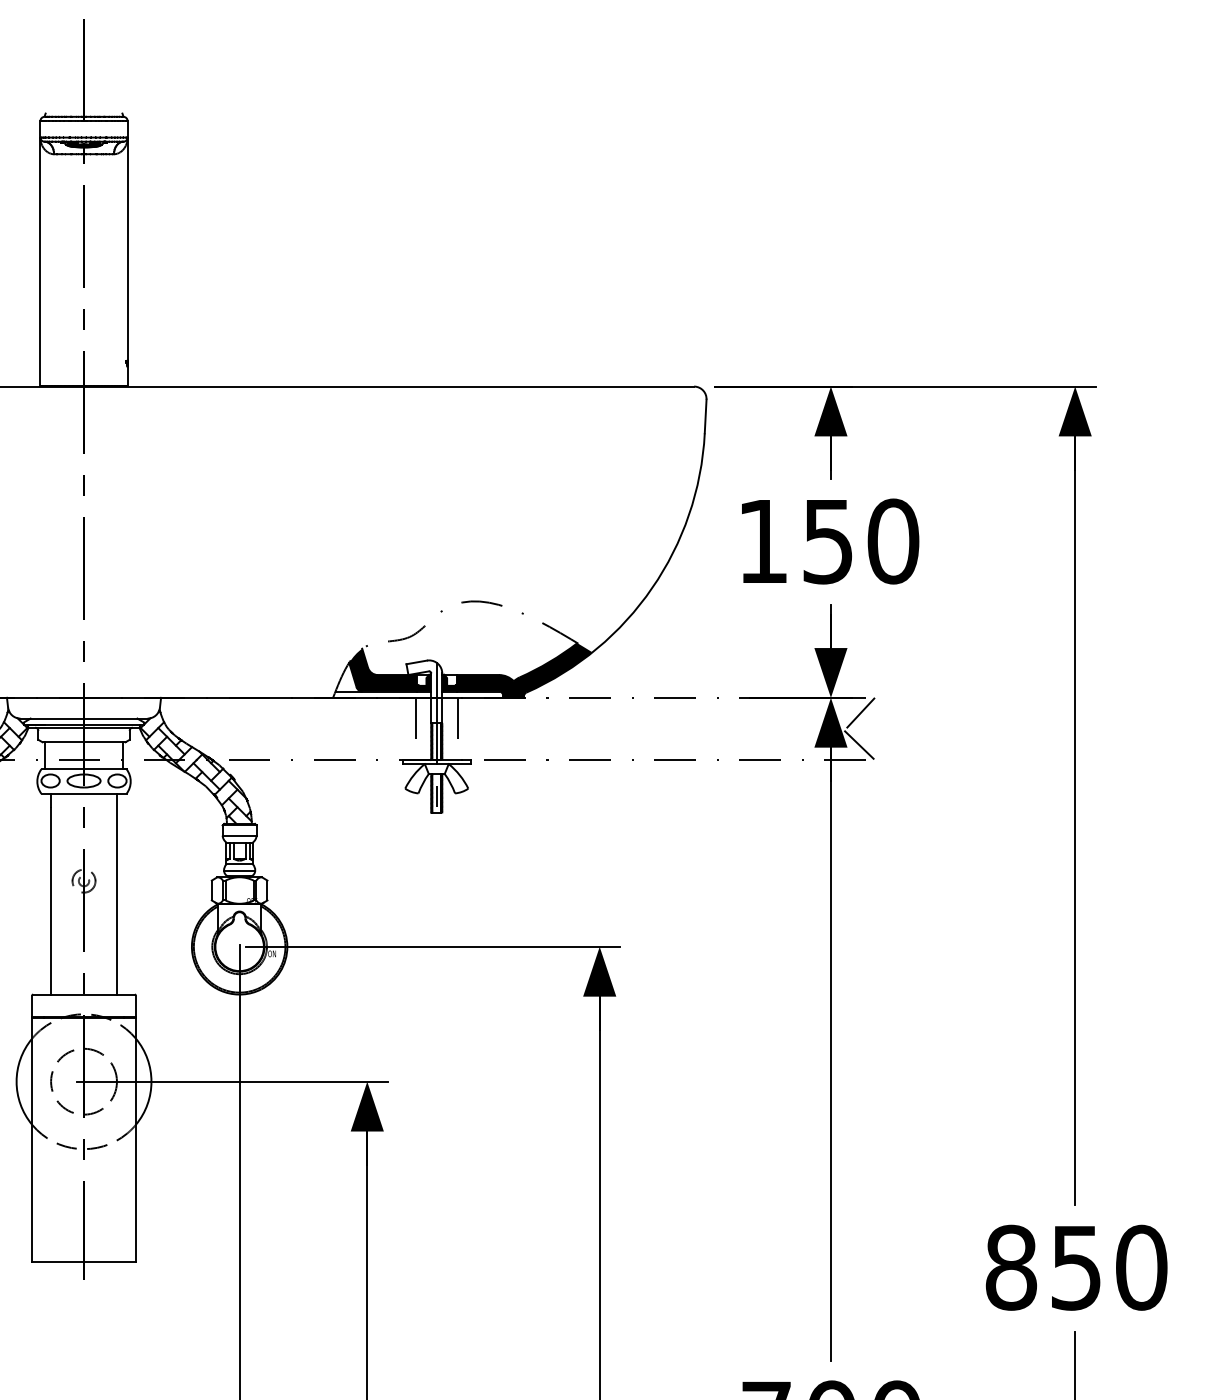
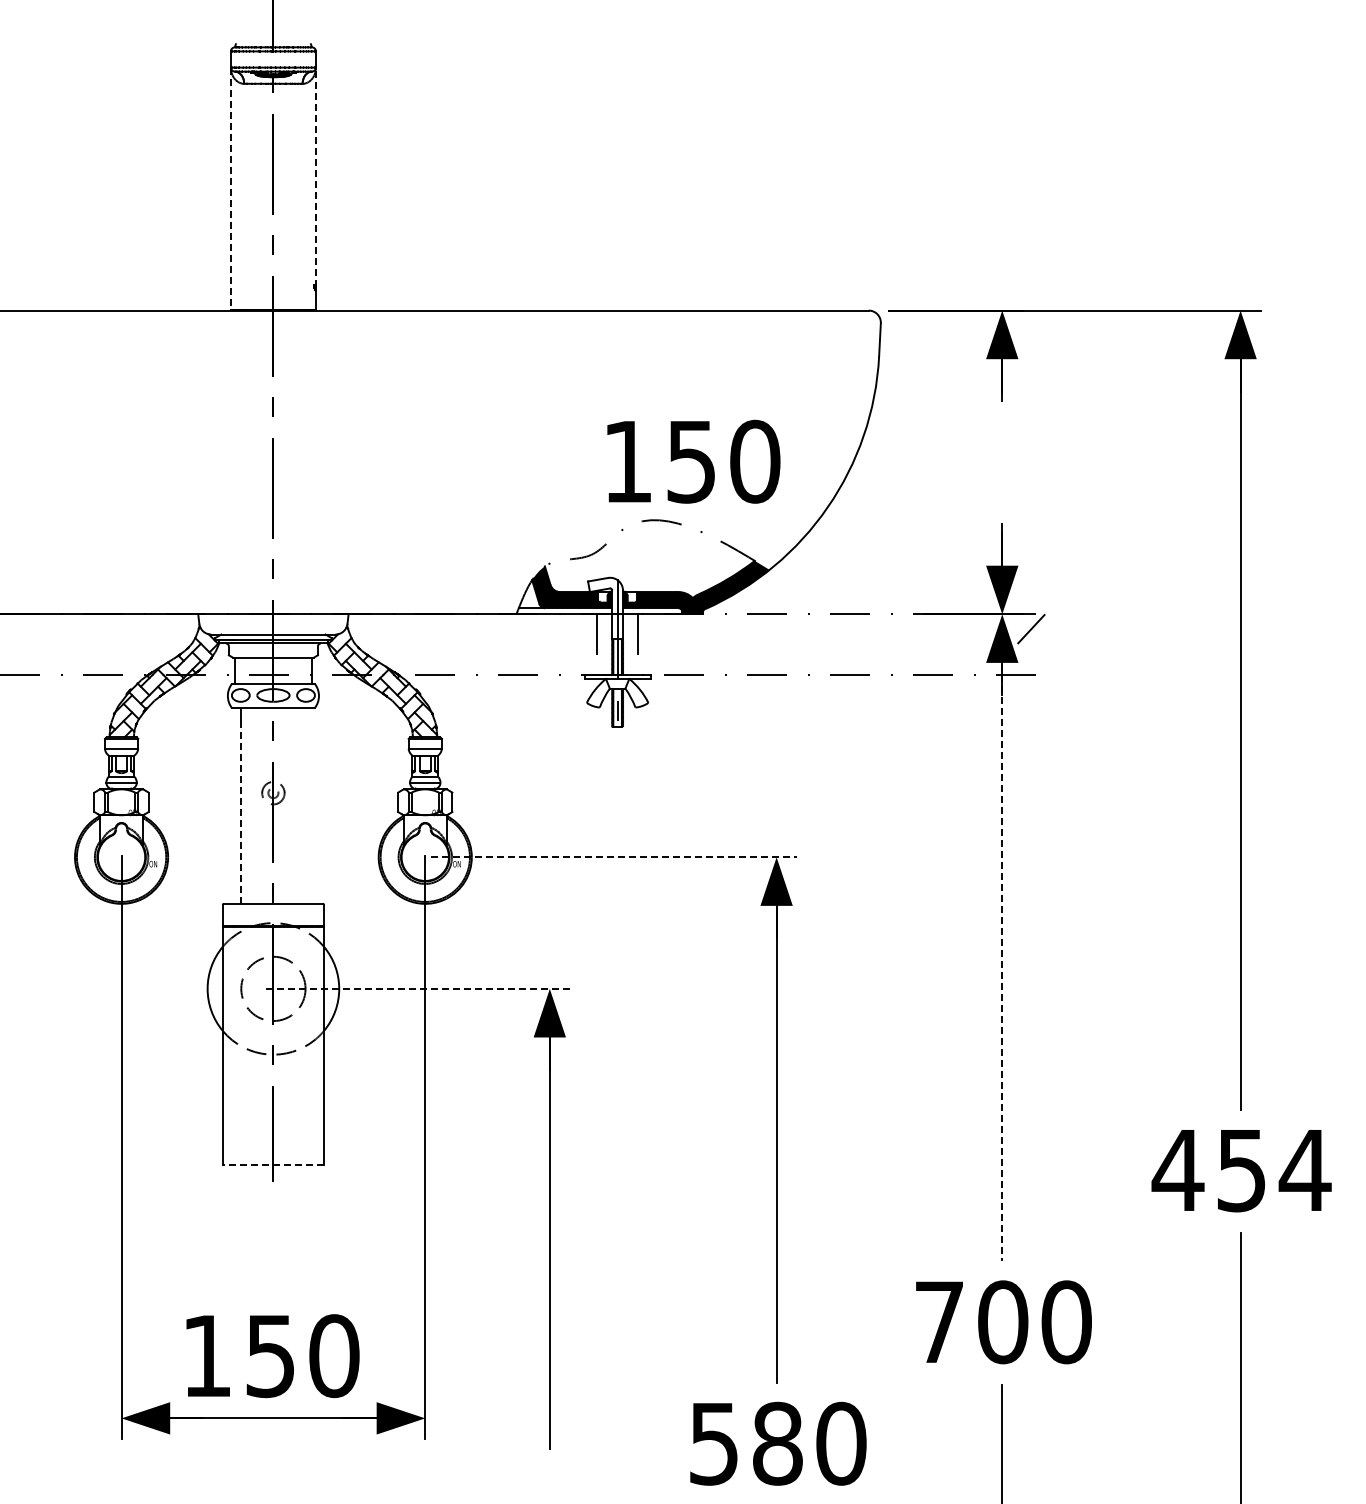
line: (127, 250) -> (315, 177), solid -> dashed
line: (40, 262) -> (230, 189), solid -> dashed
text: (830, 541) -> (693, 461), moved
line: (859, 745) -> (1030, 660), removed
line: (116, 893) -> (305, 805), removed
line: (51, 901) -> (241, 813), solid -> dashed
line: (433, 947) -> (614, 857), solid -> dashed
line: (831, 1038) -> (1002, 946), solid -> dashed
line: (232, 1081) -> (418, 988), solid -> dashed
line: (84, 1262) -> (273, 1165), solid -> dashed
text: (1076, 1267) -> (1241, 1170), 850 -> 454

